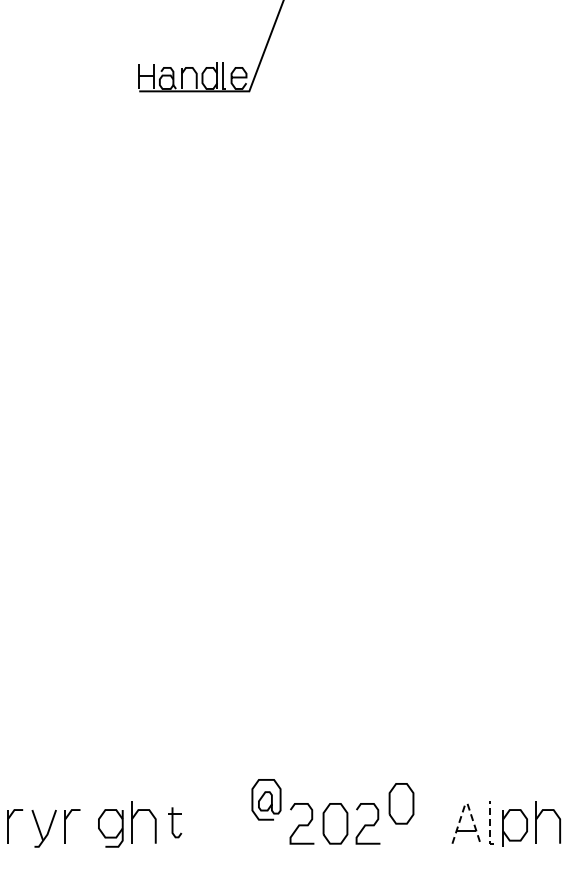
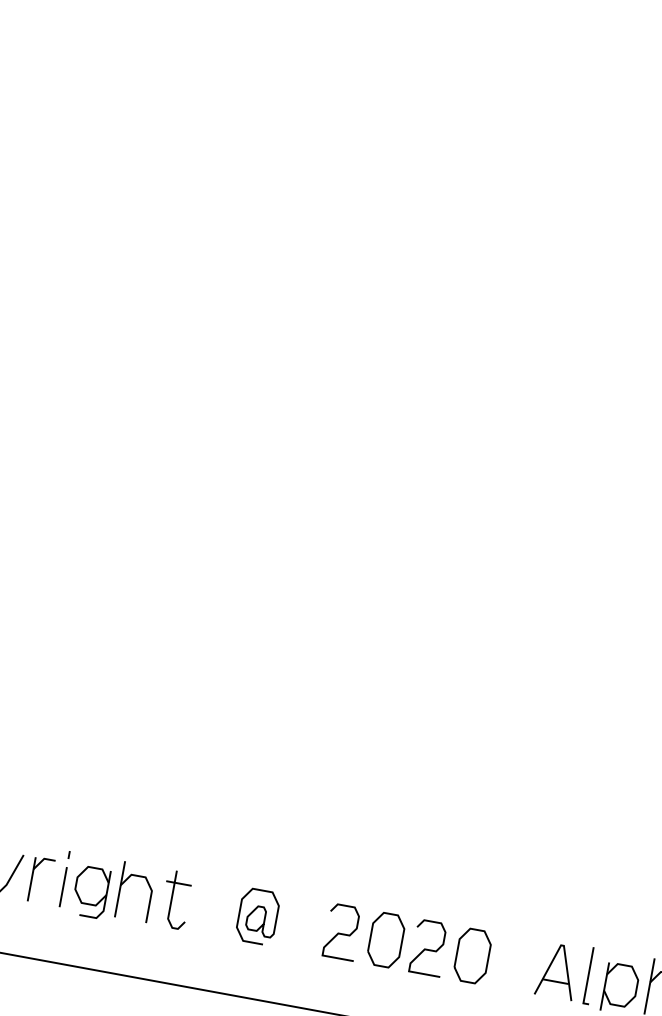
curve: (262, 798) -> (252, 913), moved
part: (401, 803) -> (472, 955), moved
line: (466, 803) -> (562, 945), dashed -> solid
line: (89, 822) -> (64, 879), added
part: (174, 822) -> (175, 899), size x1.43
line: (489, 824) -> (587, 978), dashed -> solid

